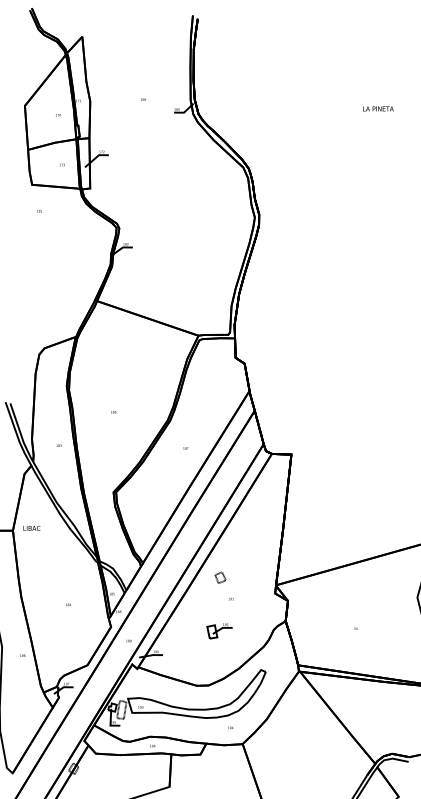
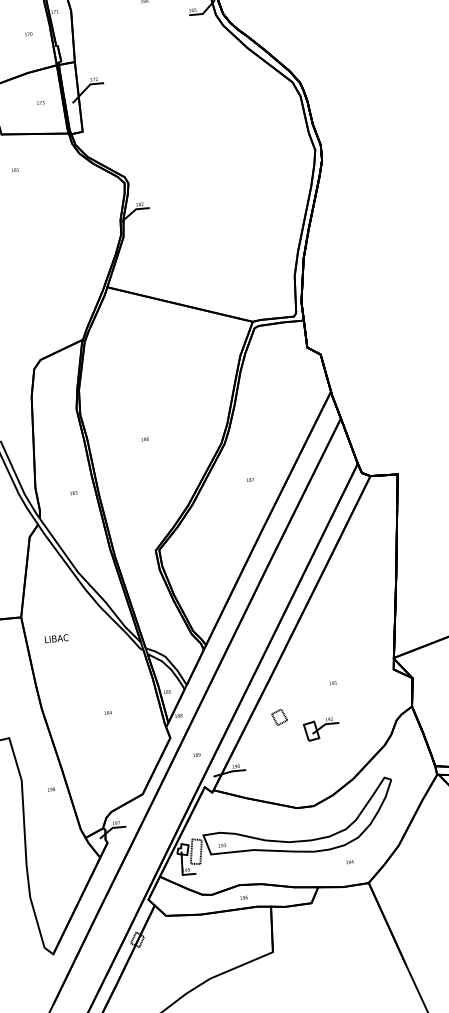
text: (31, 528) -> (56, 638), moved
part: (220, 577) -> (279, 716), moved

